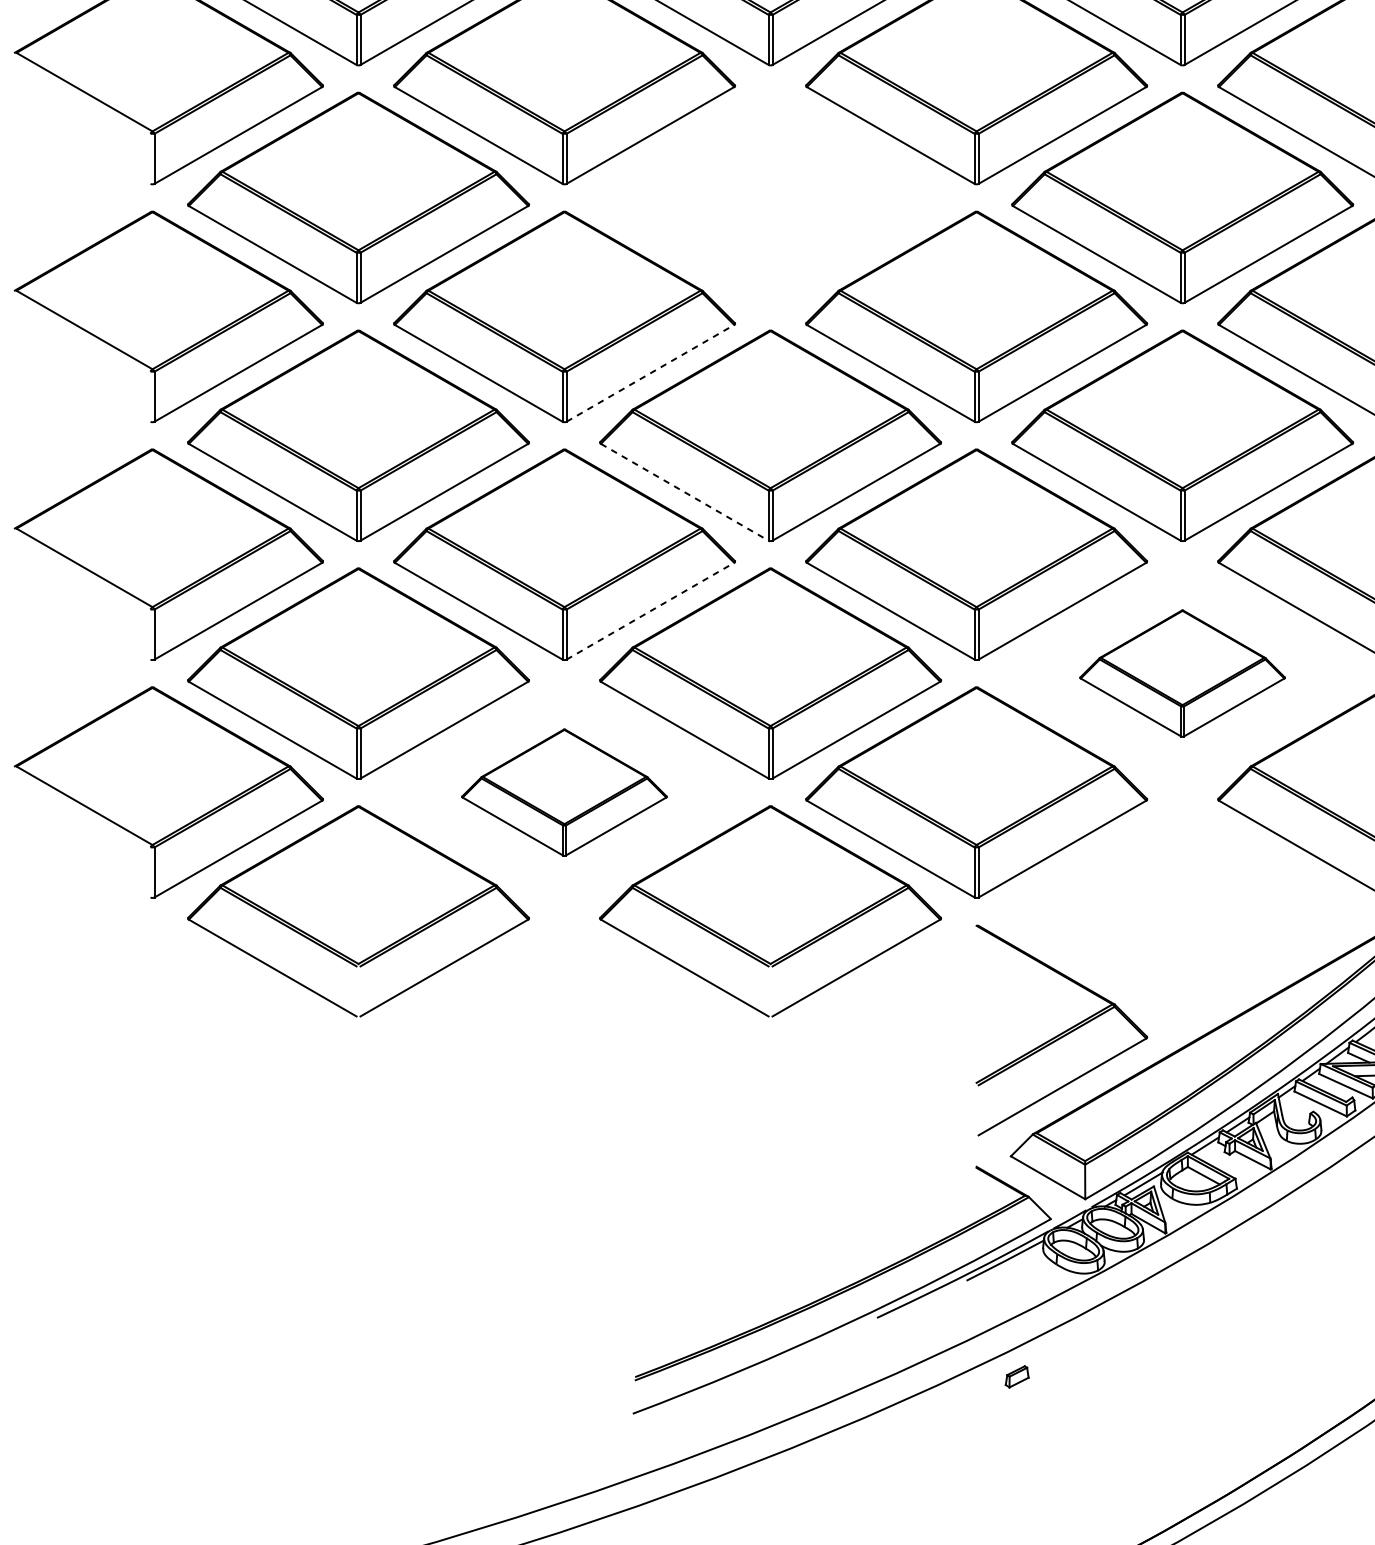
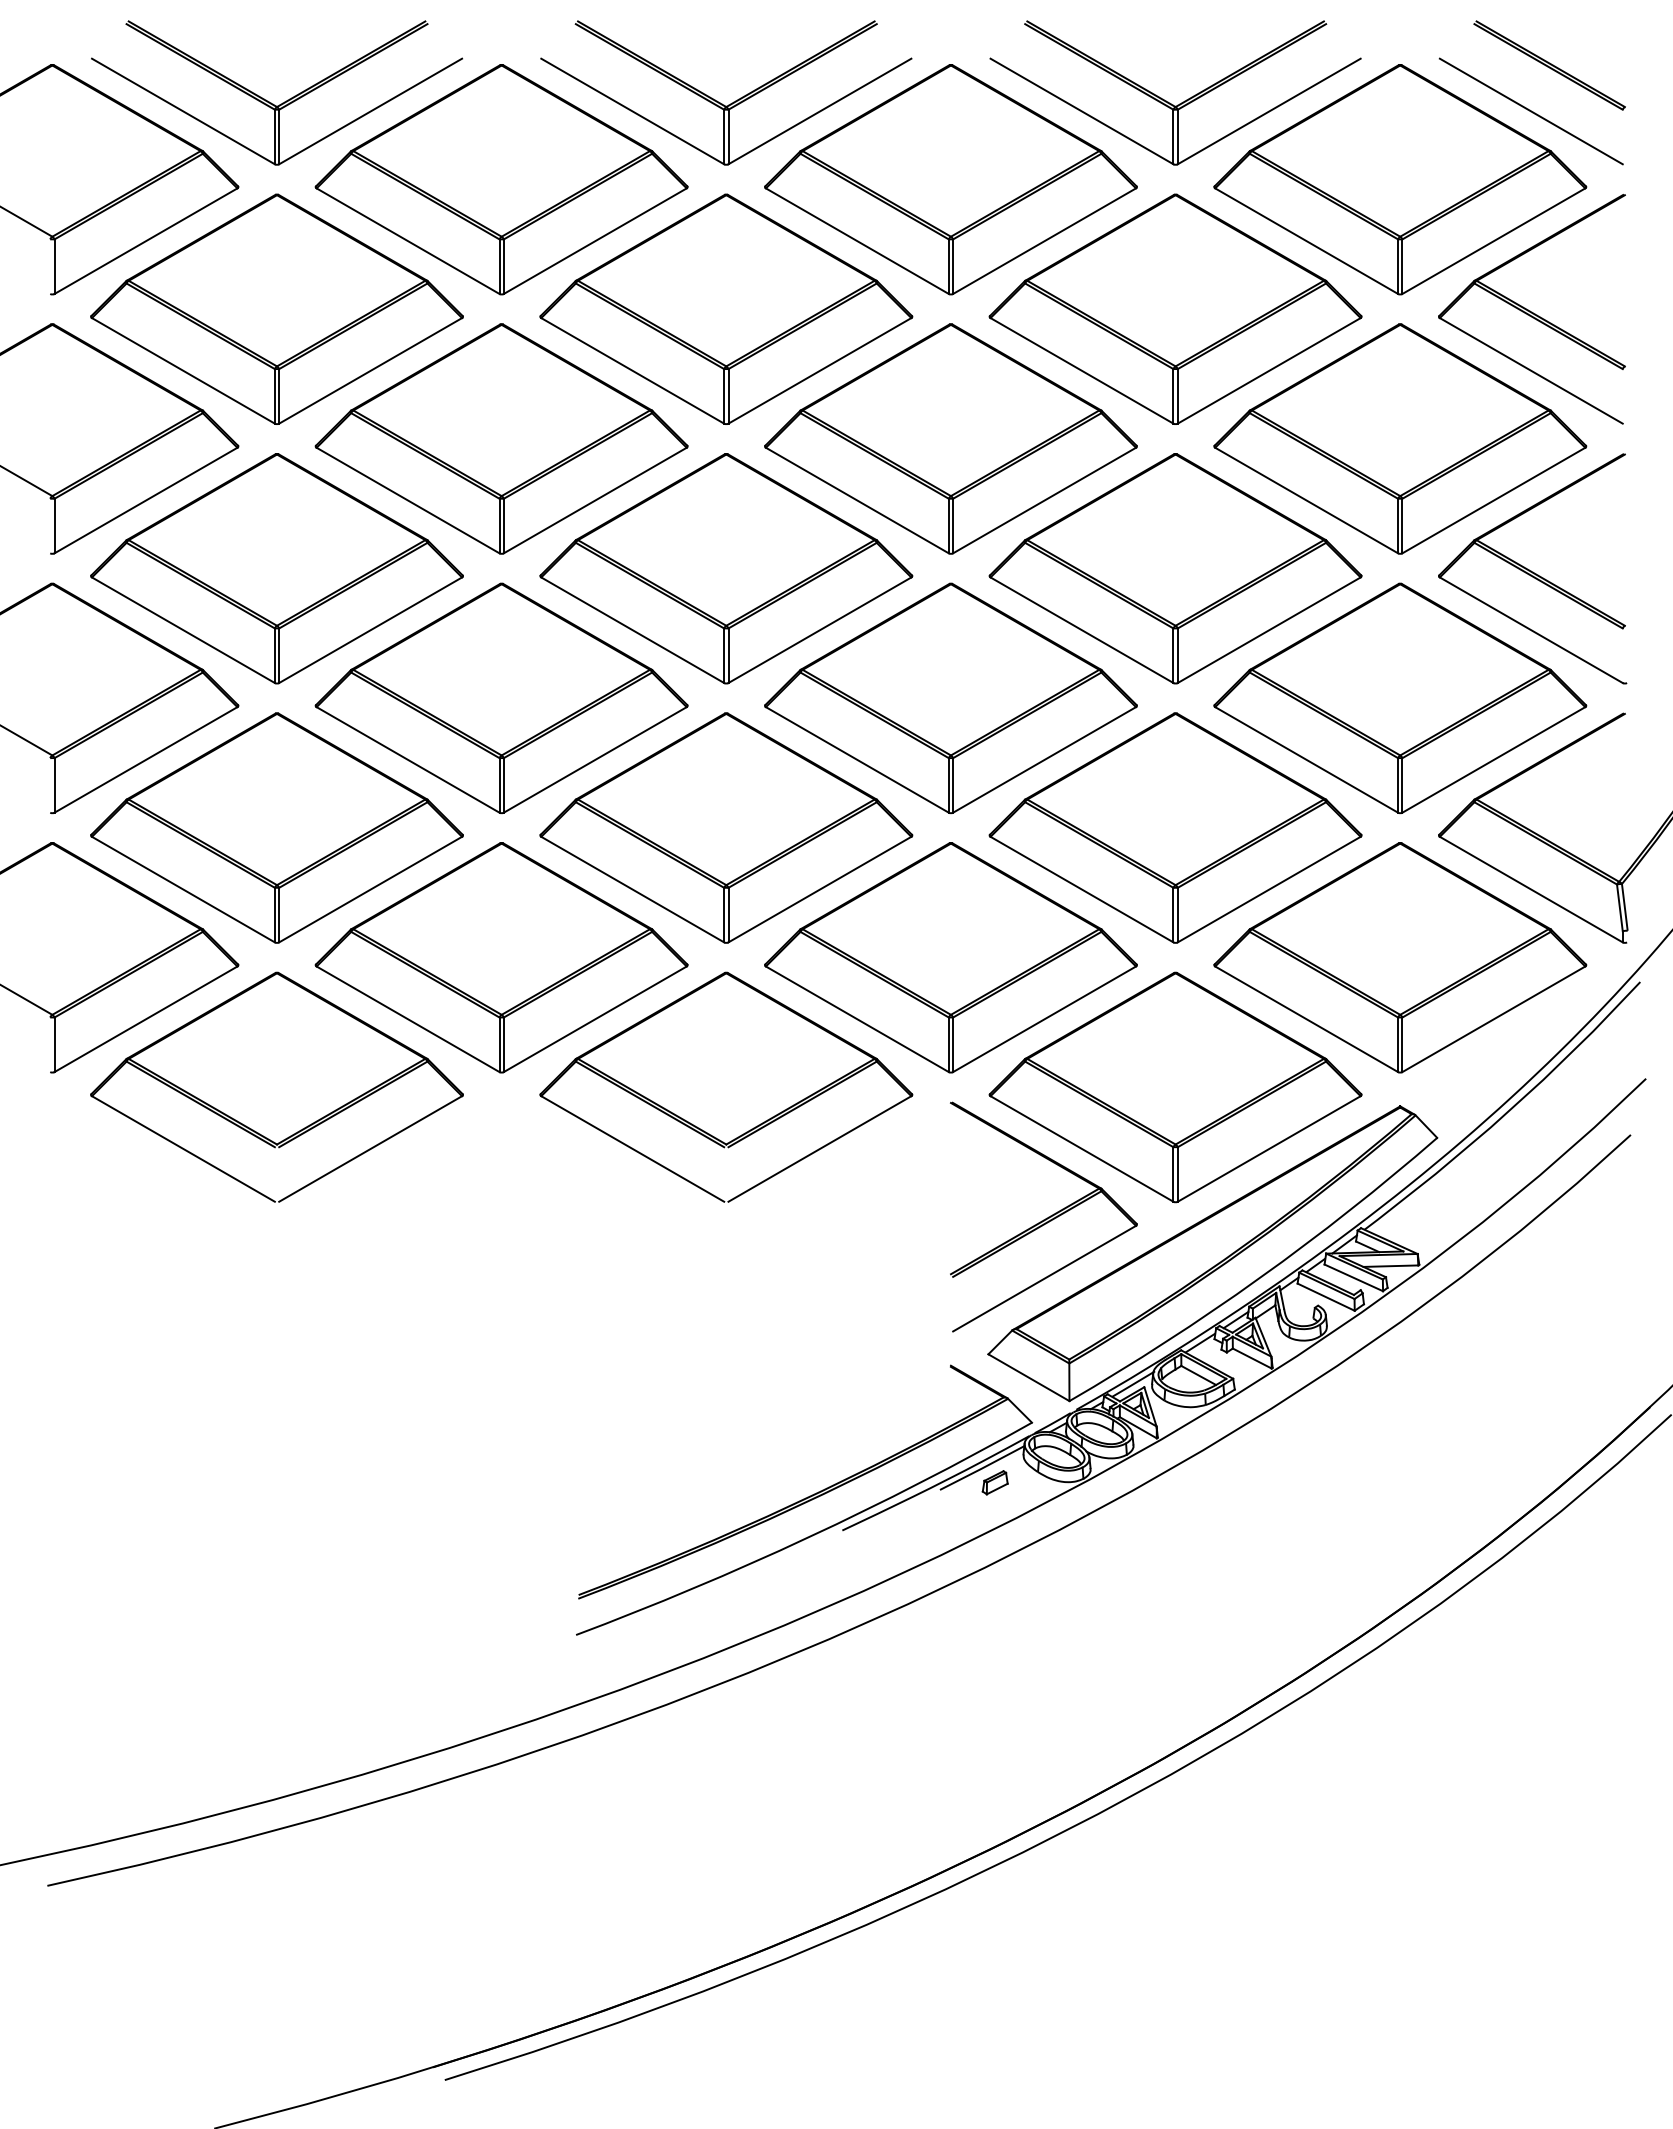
part: (770, 197) -> (726, 308), added
line: (650, 373) -> (595, 500), dashed -> solid
line: (684, 492) -> (632, 630), dashed -> solid
line: (650, 610) -> (595, 759), dashed -> solid
part: (1182, 673) -> (1175, 827), size x1.67
part: (564, 792) -> (501, 957), size x1.67
part: (1182, 911) -> (1175, 1087), added
part: (1016, 1376) -> (994, 1482), moved

